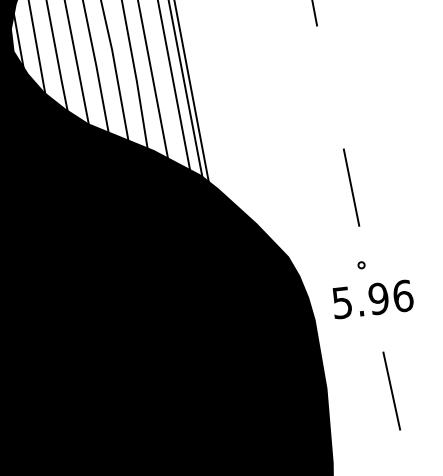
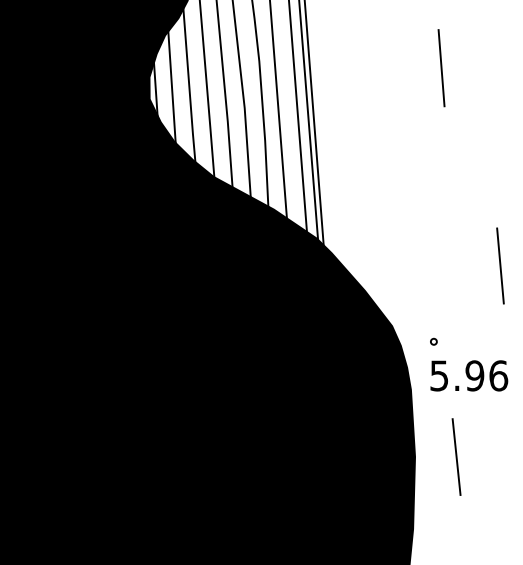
line: (351, 187) -> (500, 265), moved
part: (361, 265) -> (433, 341), moved
line: (391, 390) -> (456, 456), moved

